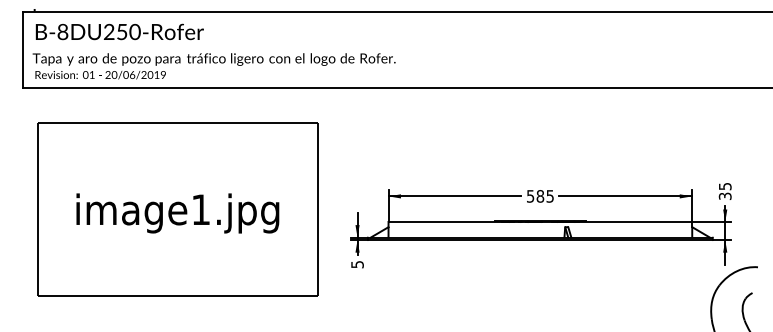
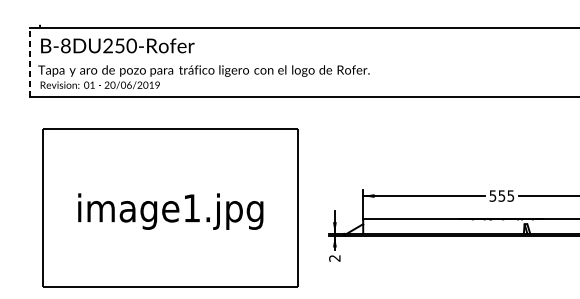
line: (23, 49) -> (29, 61), solid -> dashed
text: (540, 196) -> (501, 196), 585 -> 555
text: (357, 264) -> (334, 258), 5 -> 2

